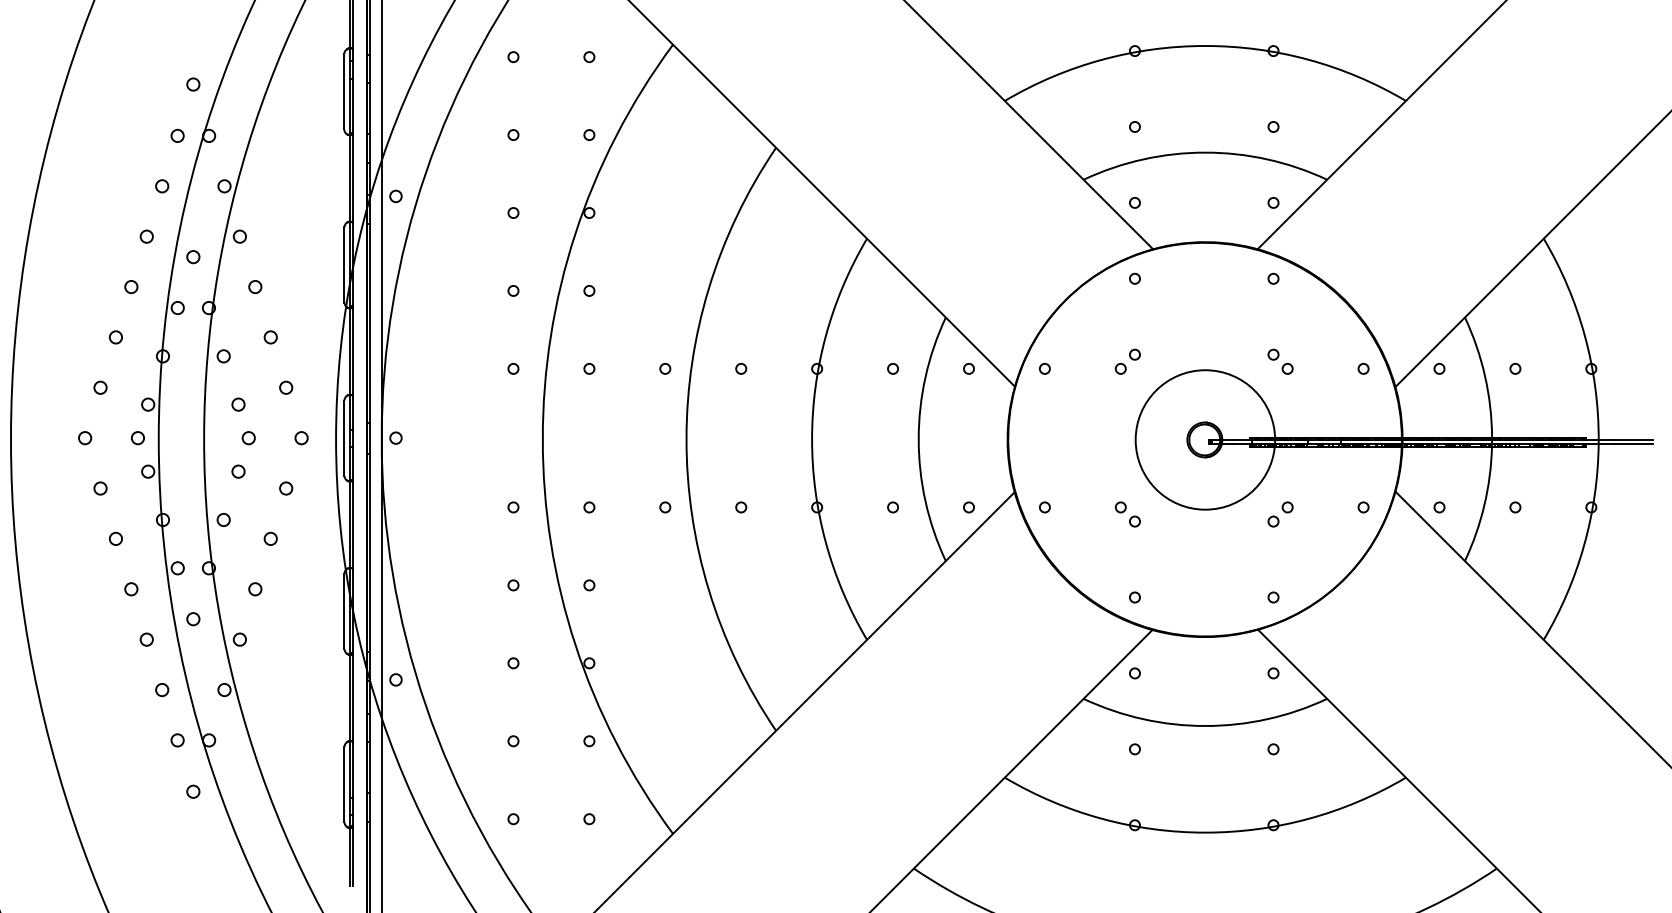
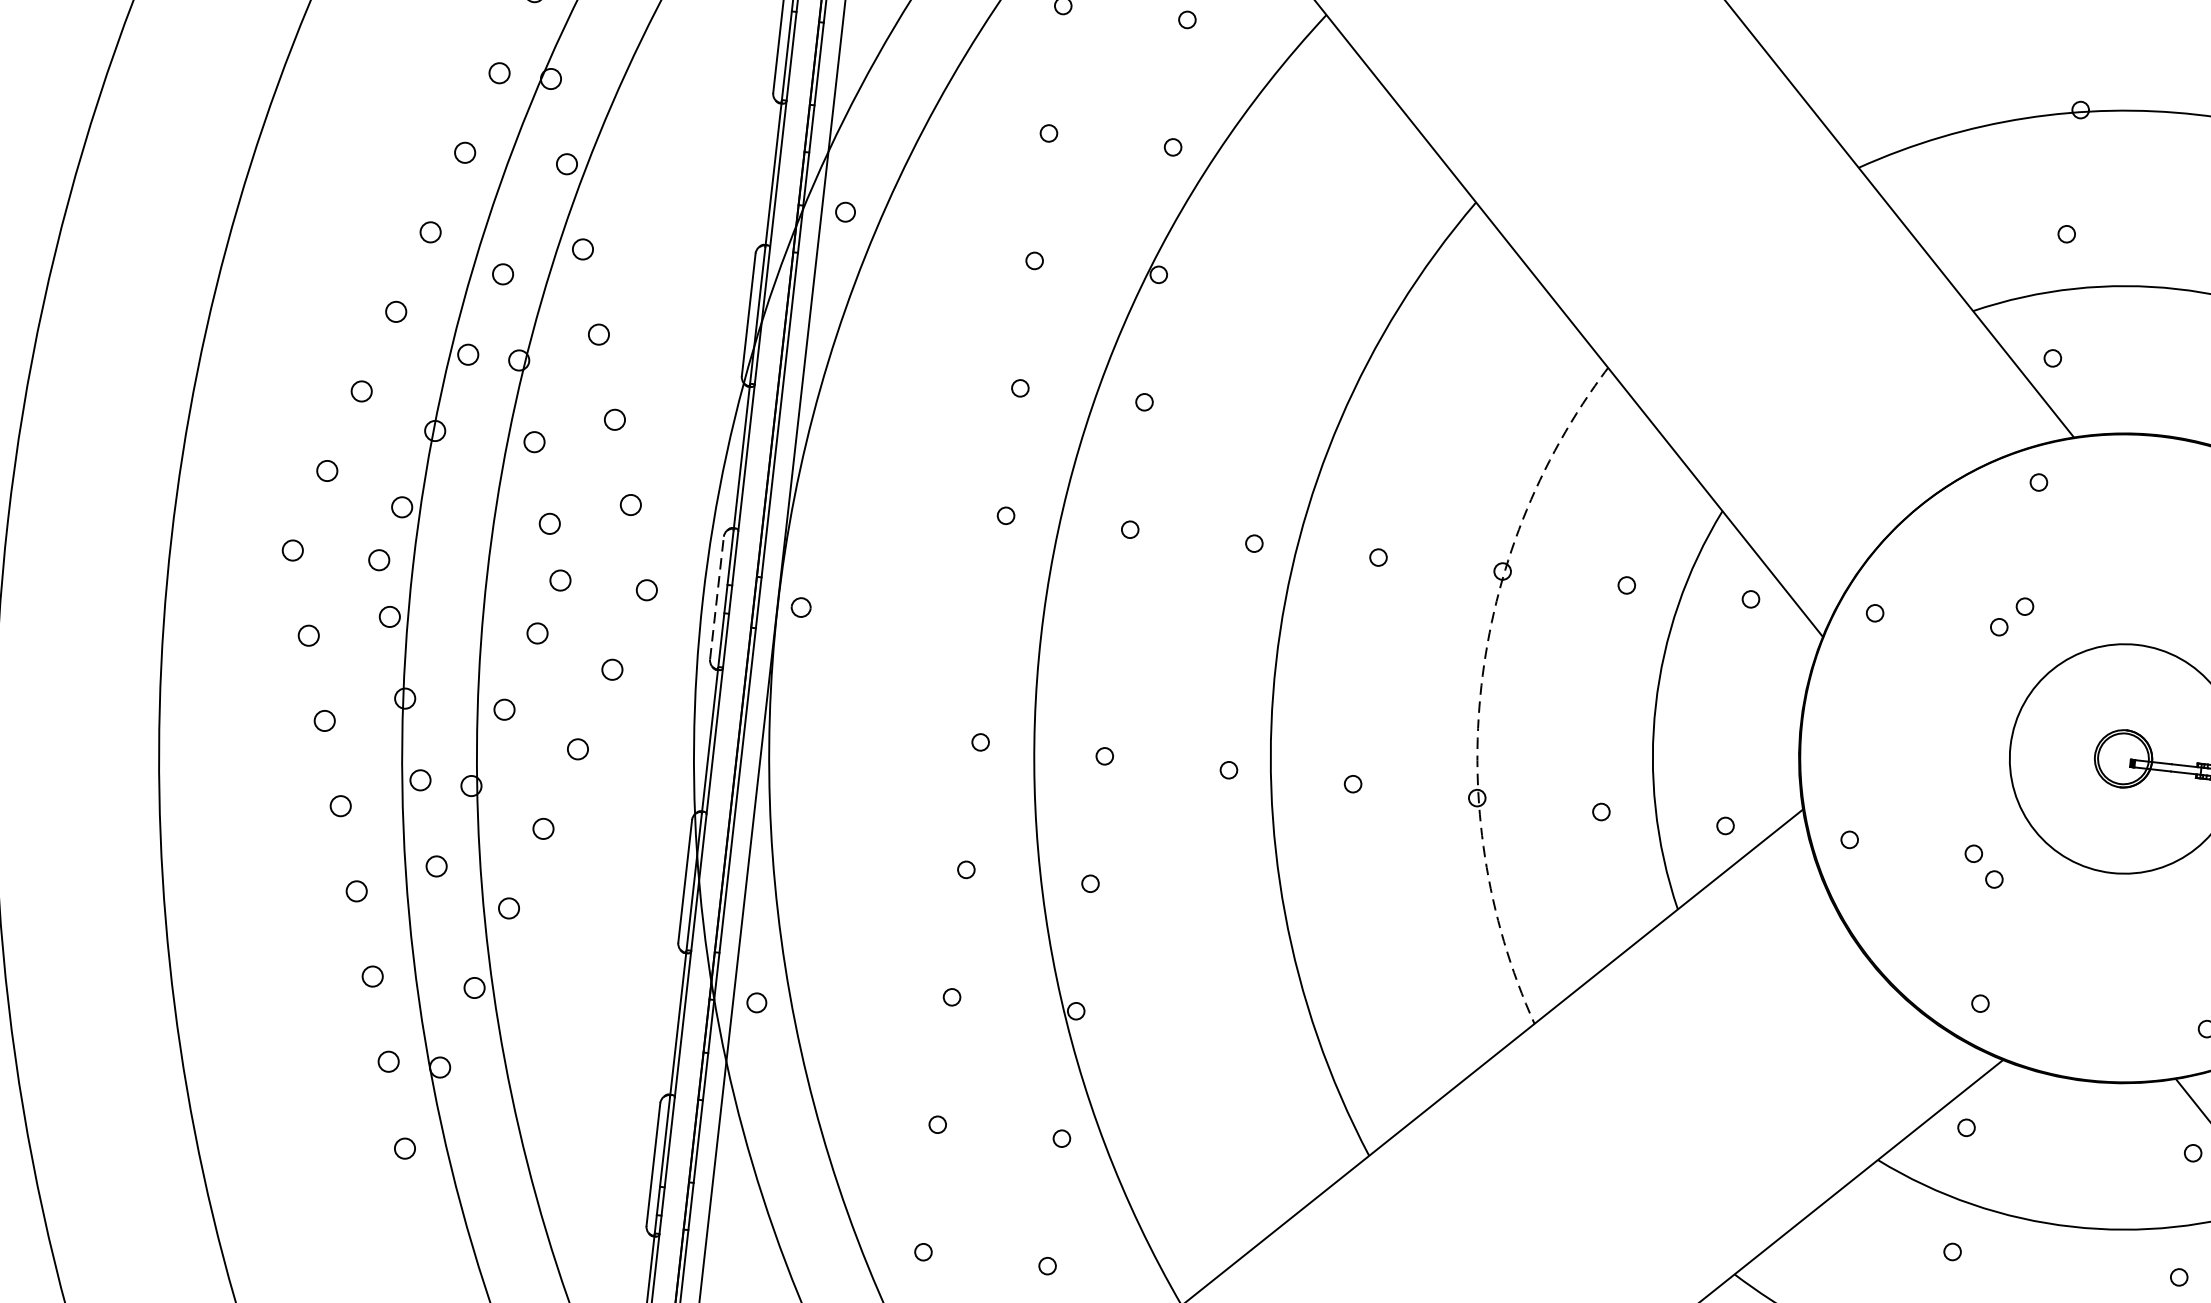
line: (344, 438) -> (716, 598), solid -> dashed
arc: (812, 439) -> (1482, 686), solid -> dashed

